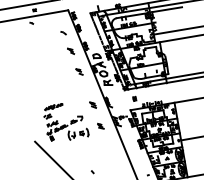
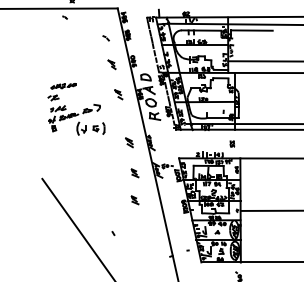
part: (134, 98) -> (232, 143), moved
part: (65, 122) -> (76, 109), moved
part: (103, 145) -> (134, 200), added

